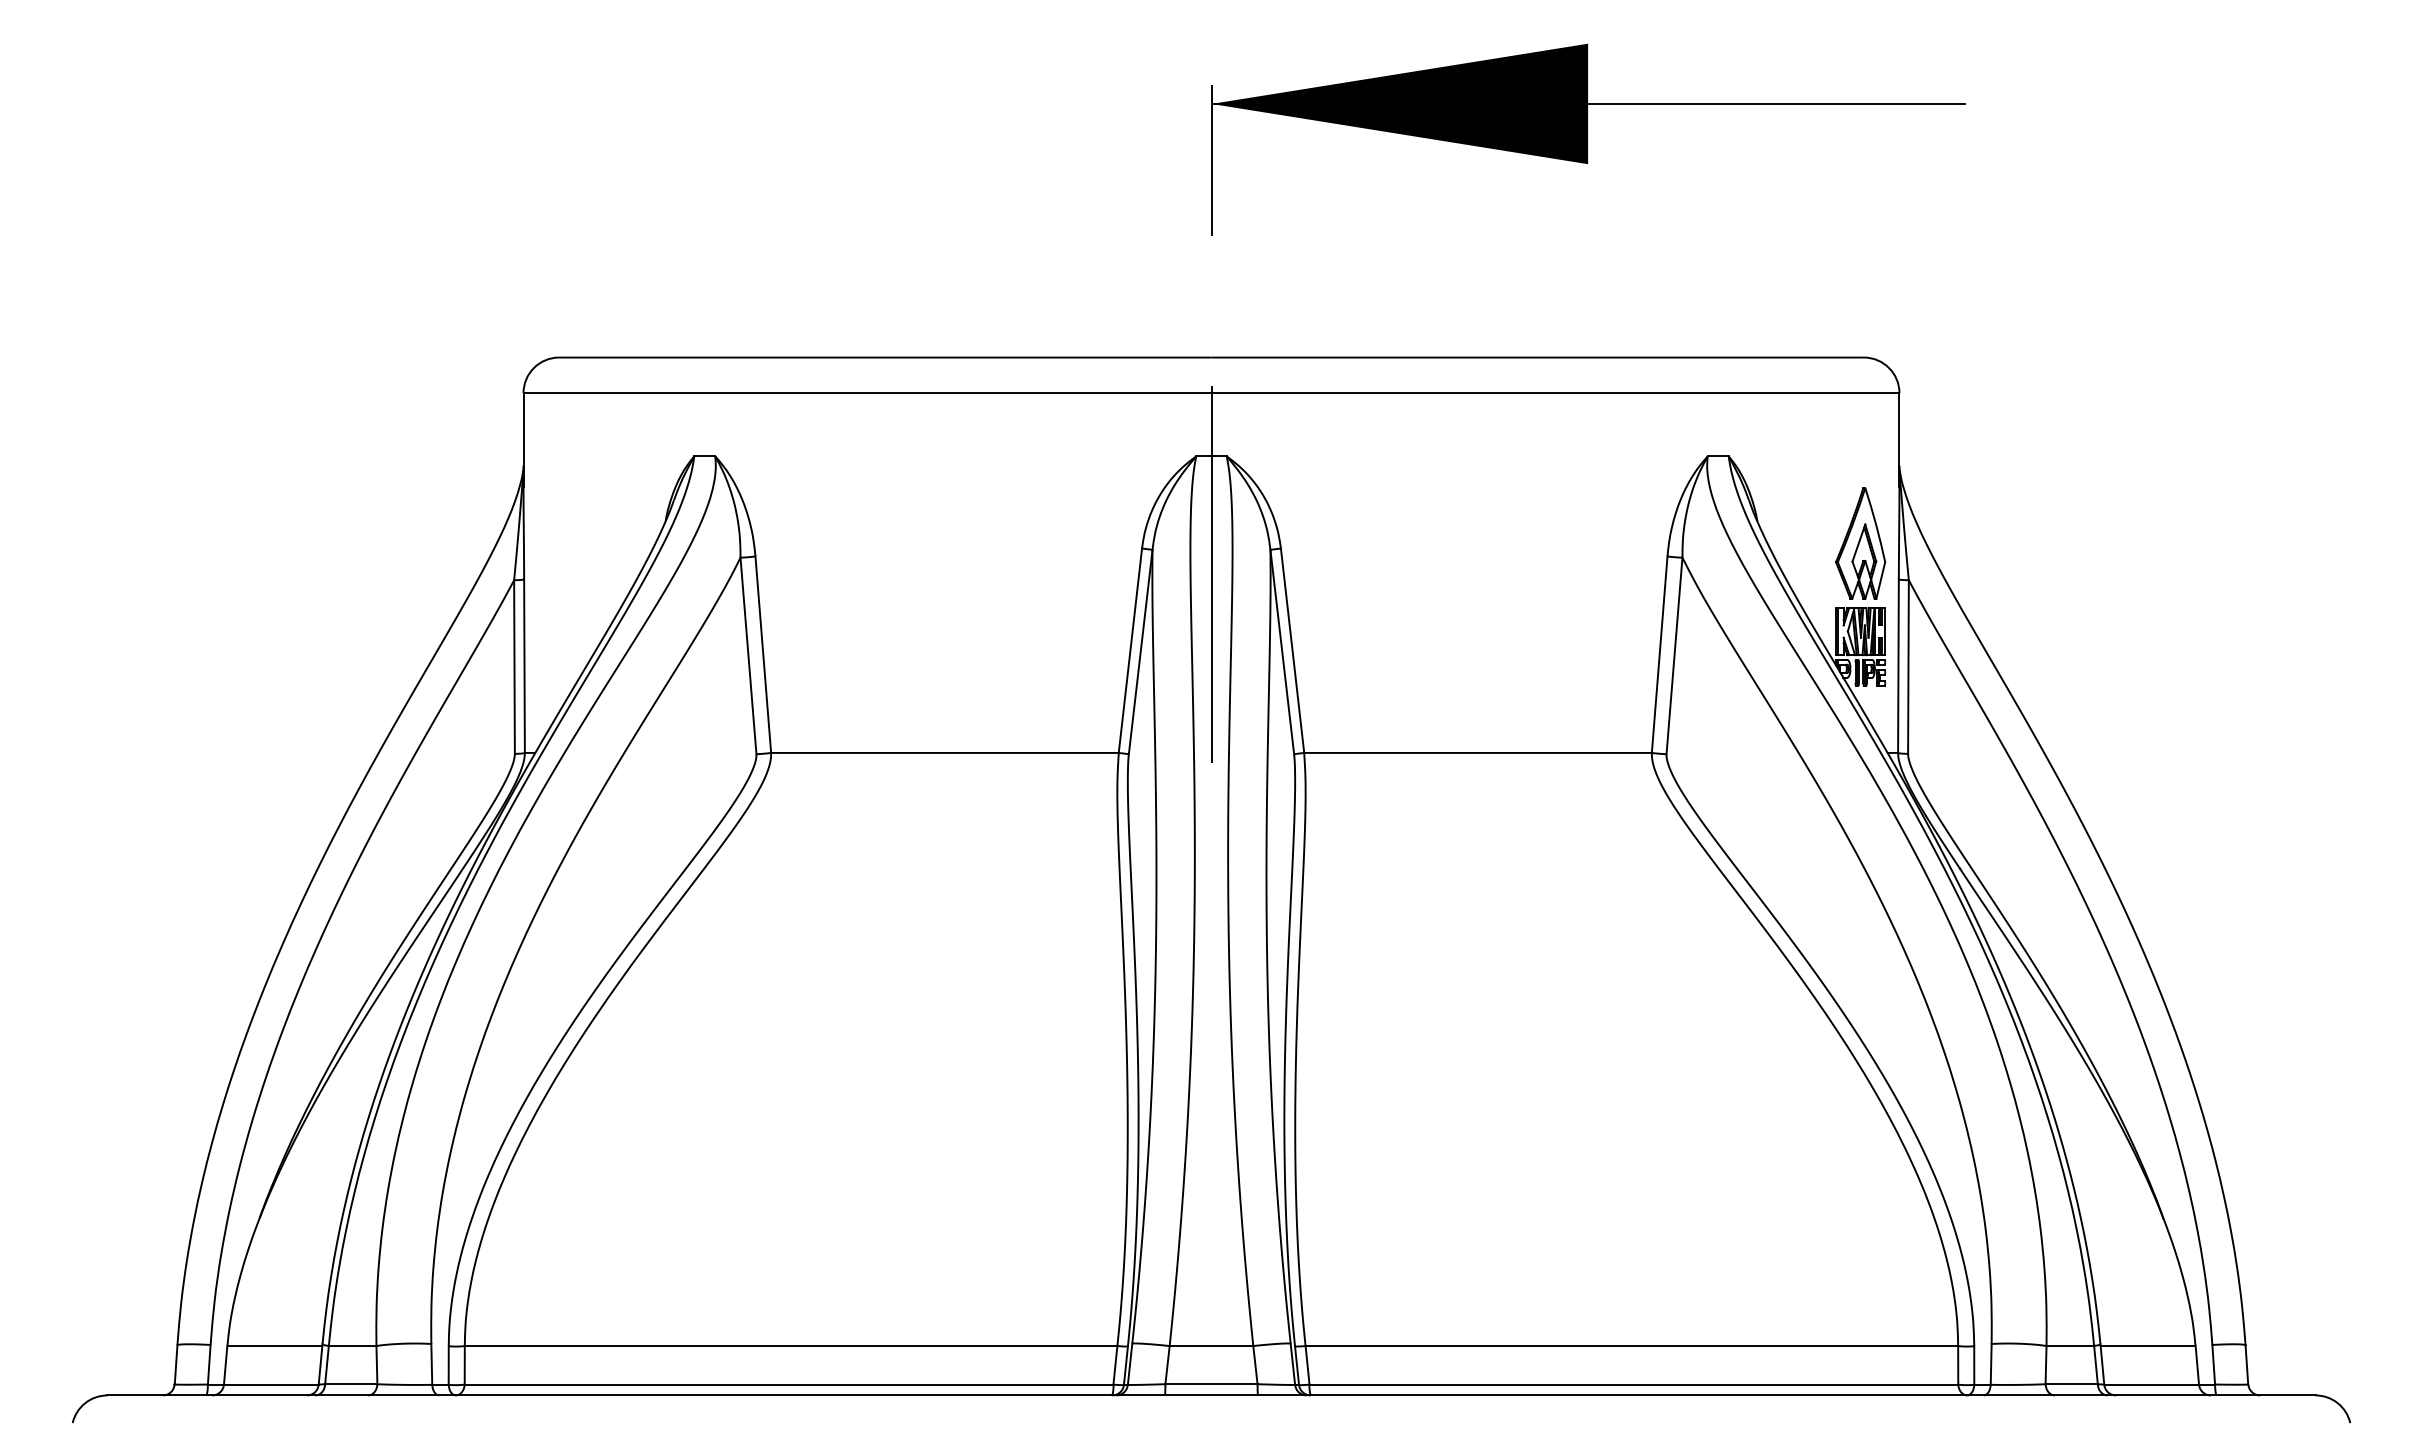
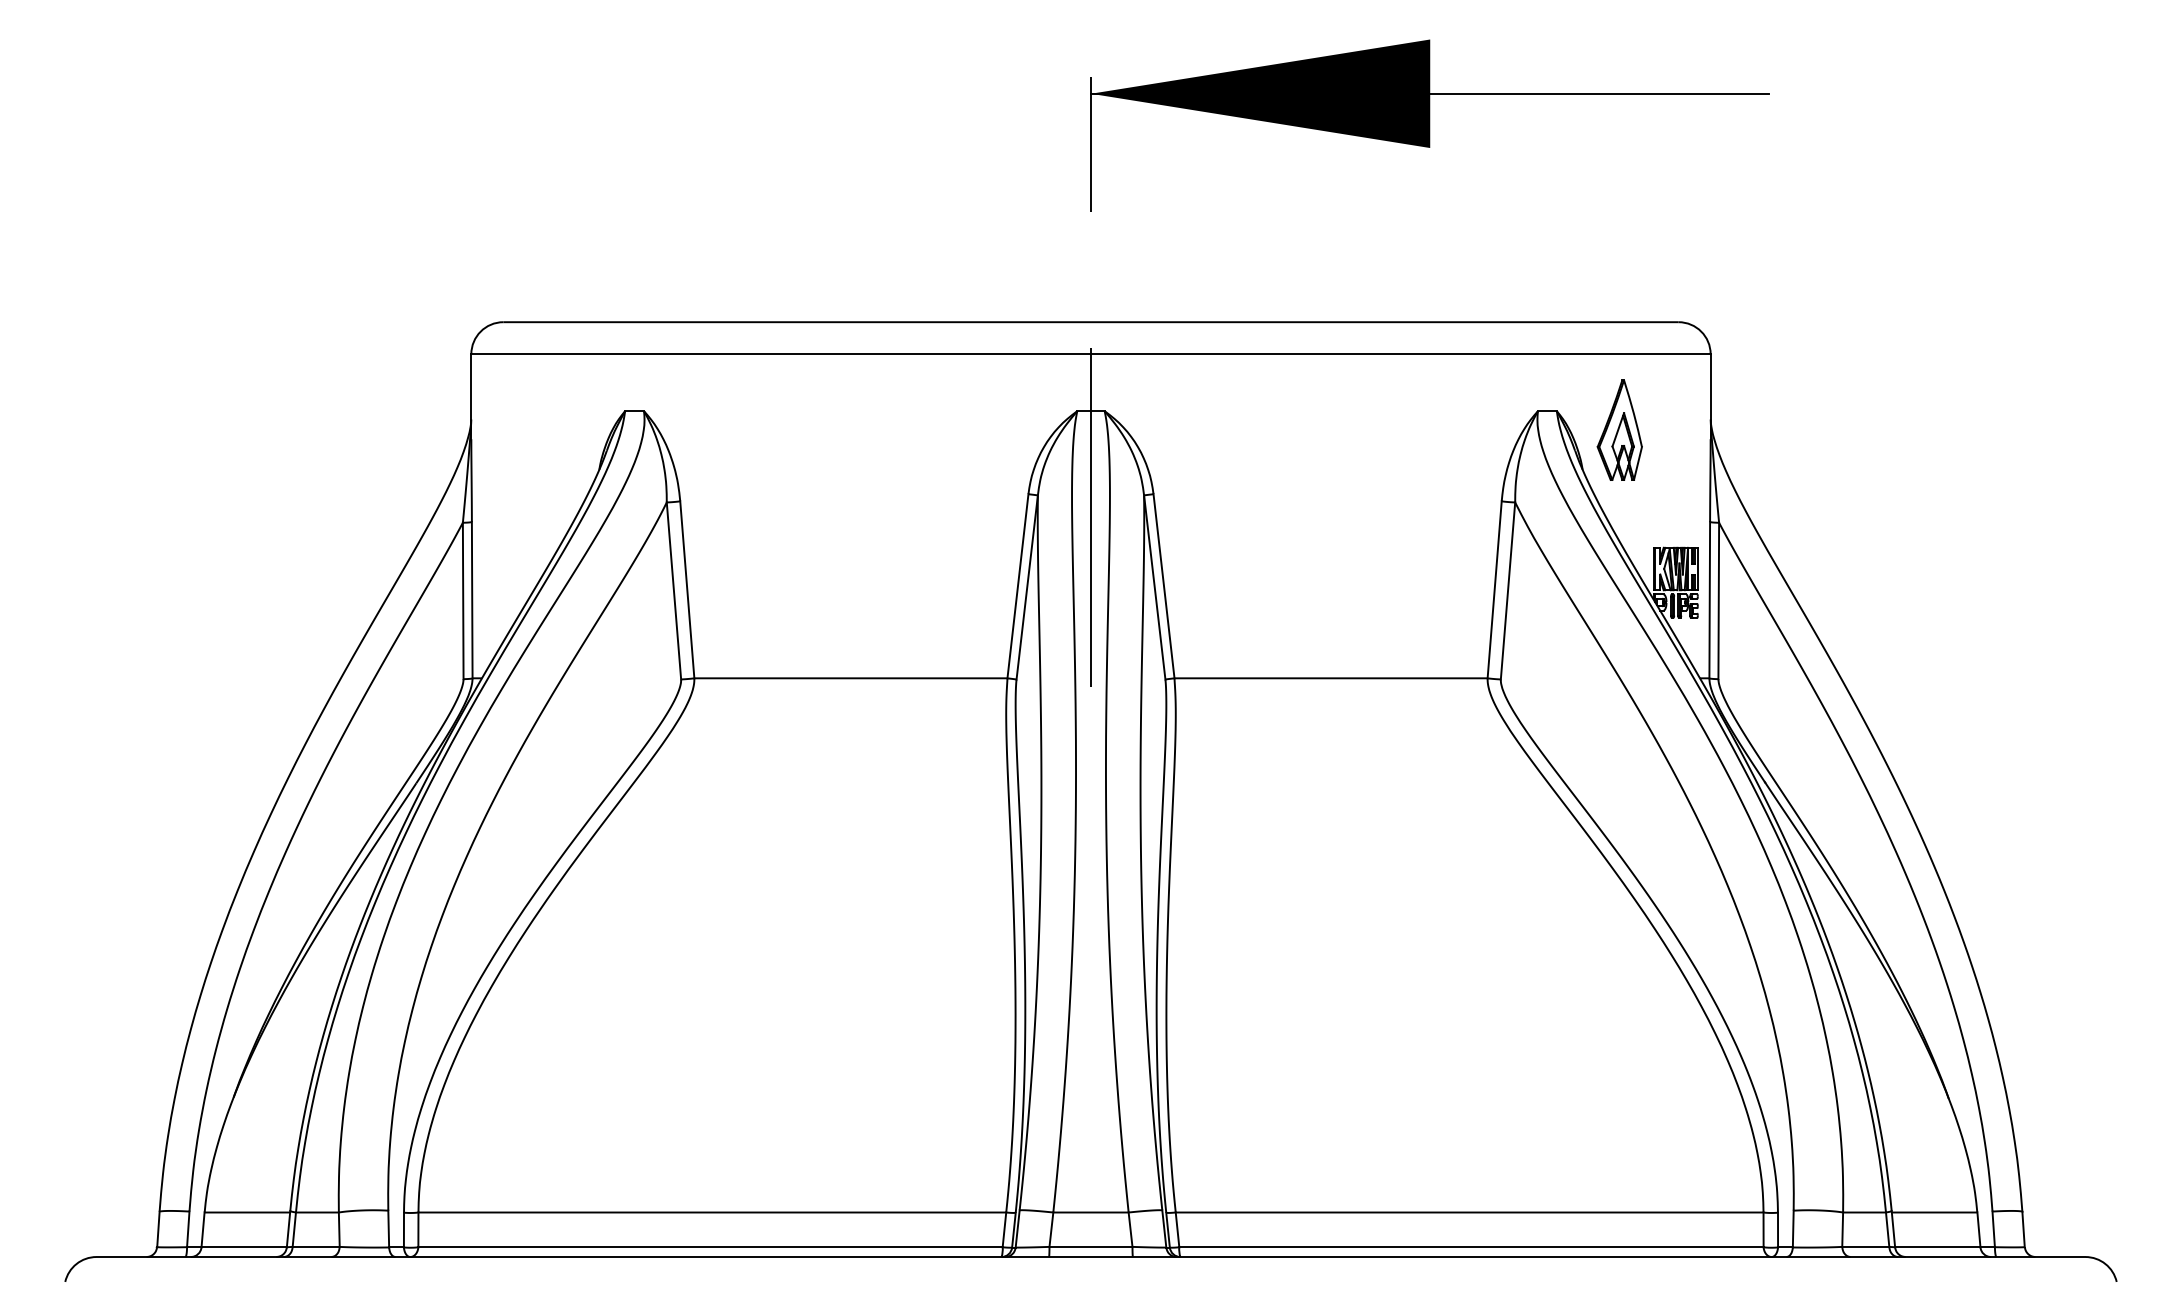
part: (1860, 543) -> (1619, 430), moved

